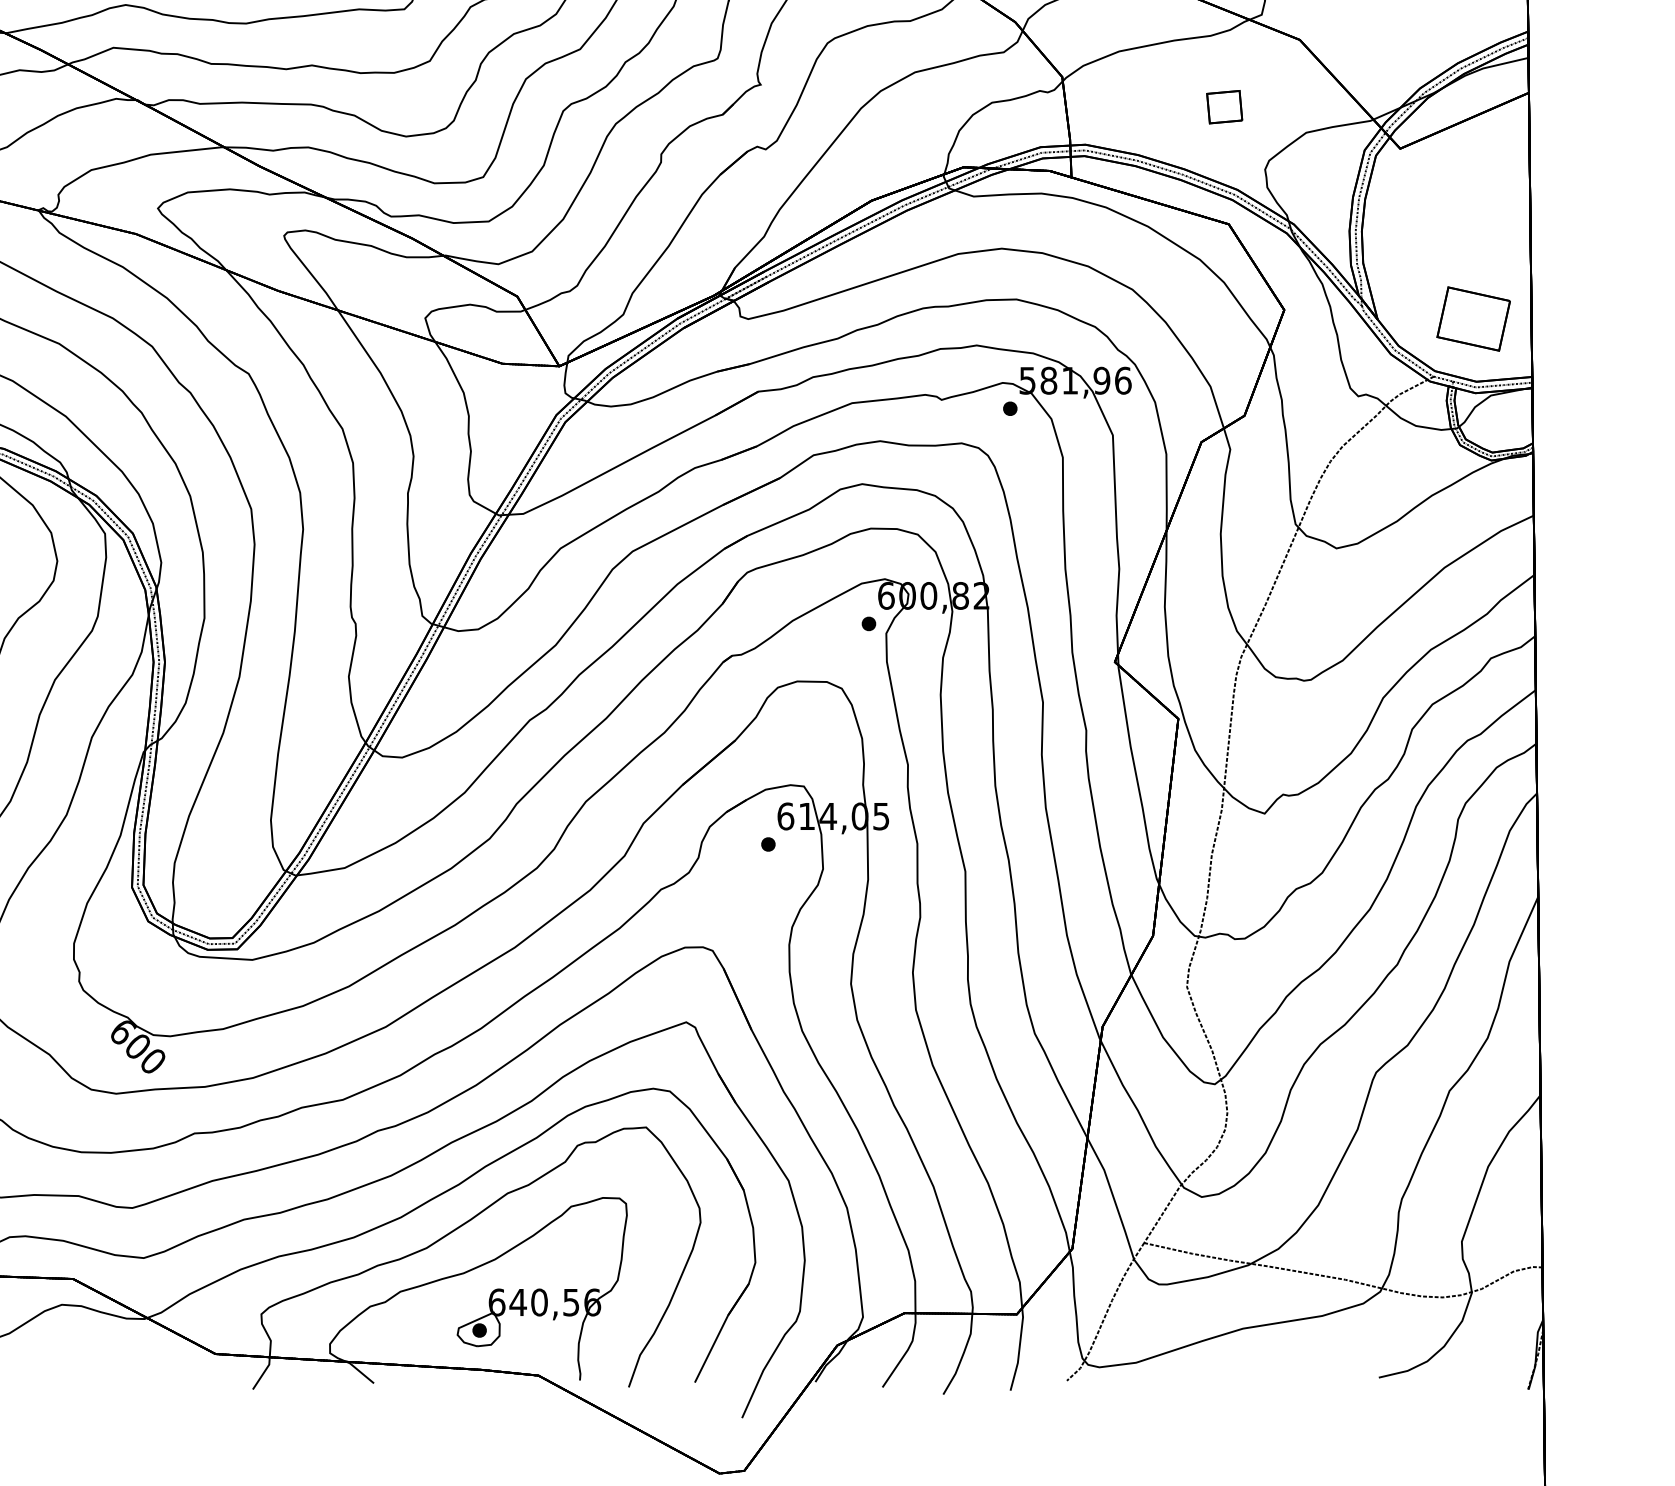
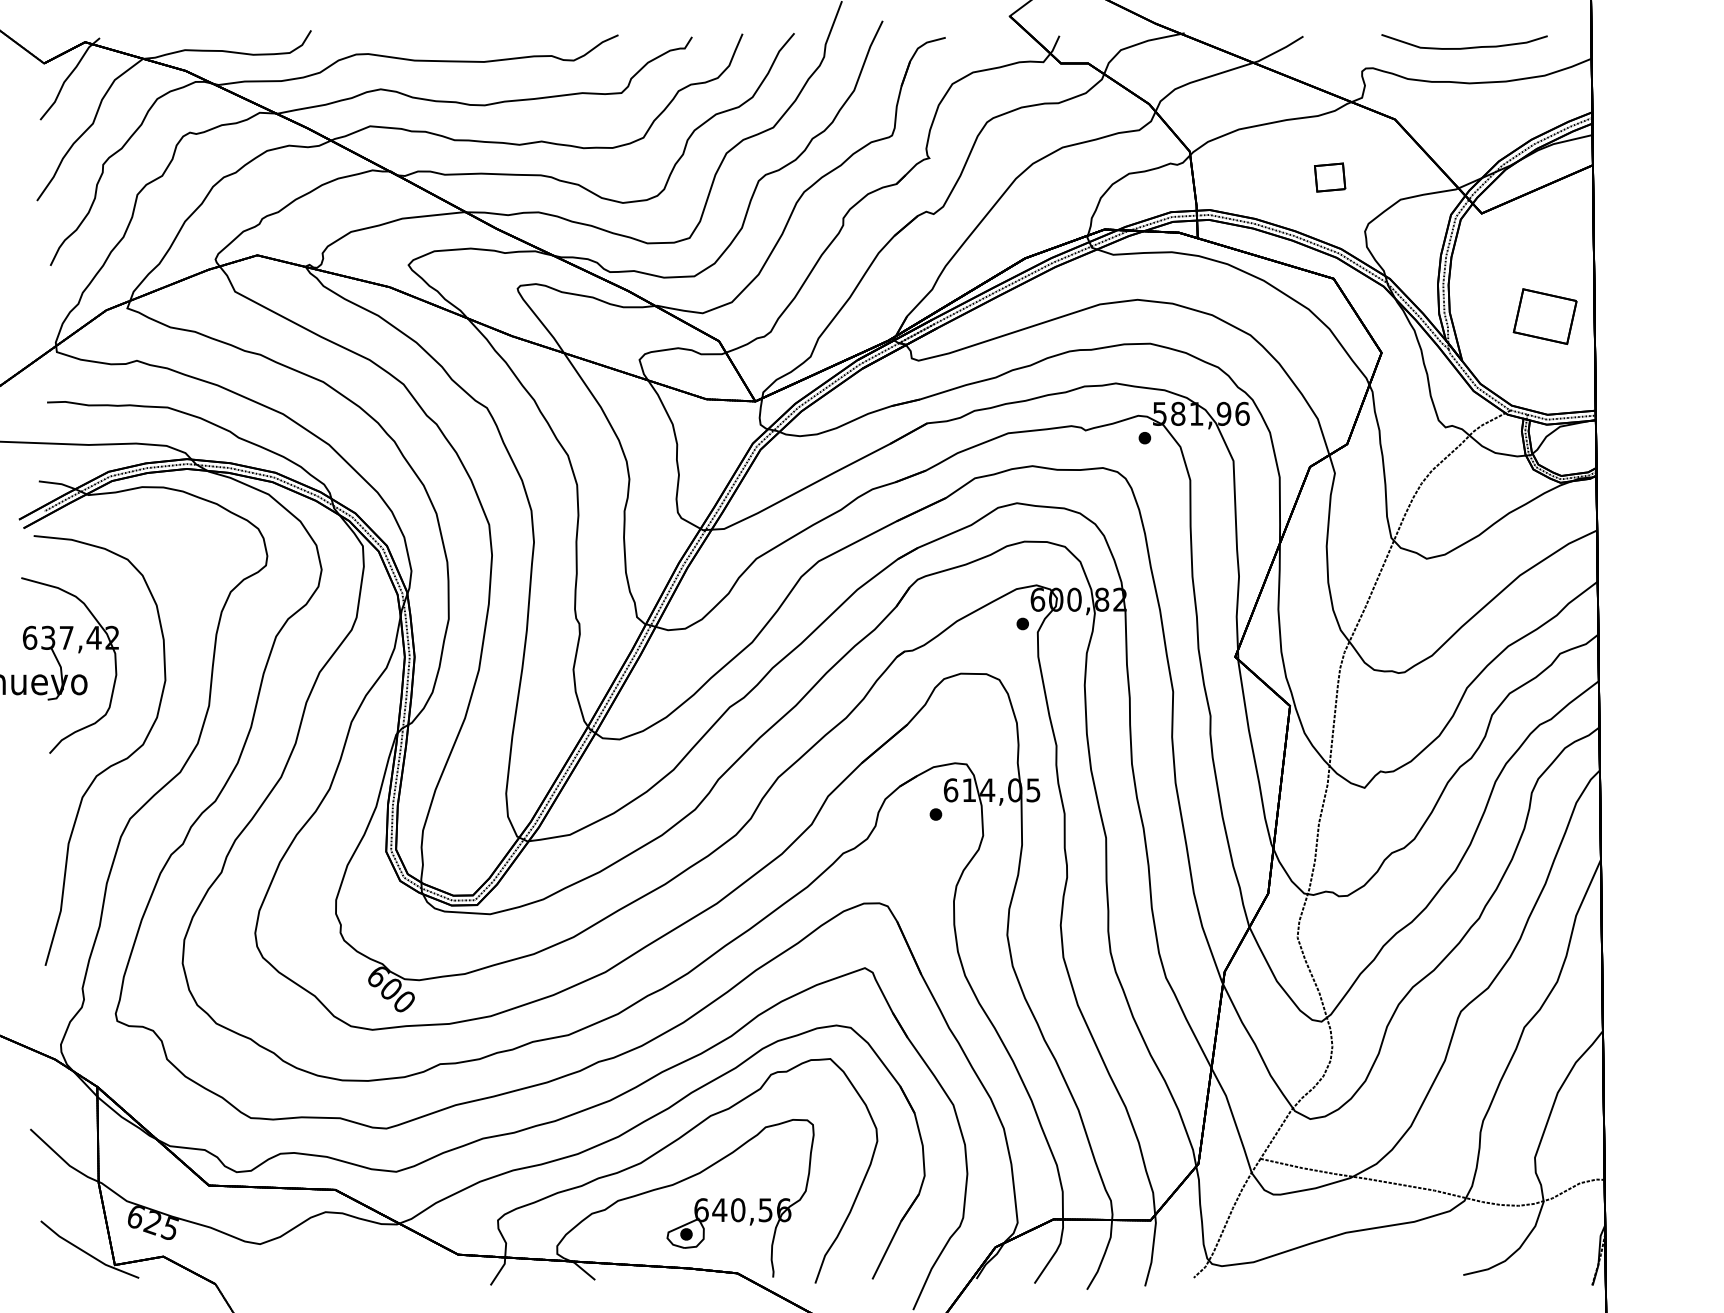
part: (1472, 318) -> (1544, 316), moved

